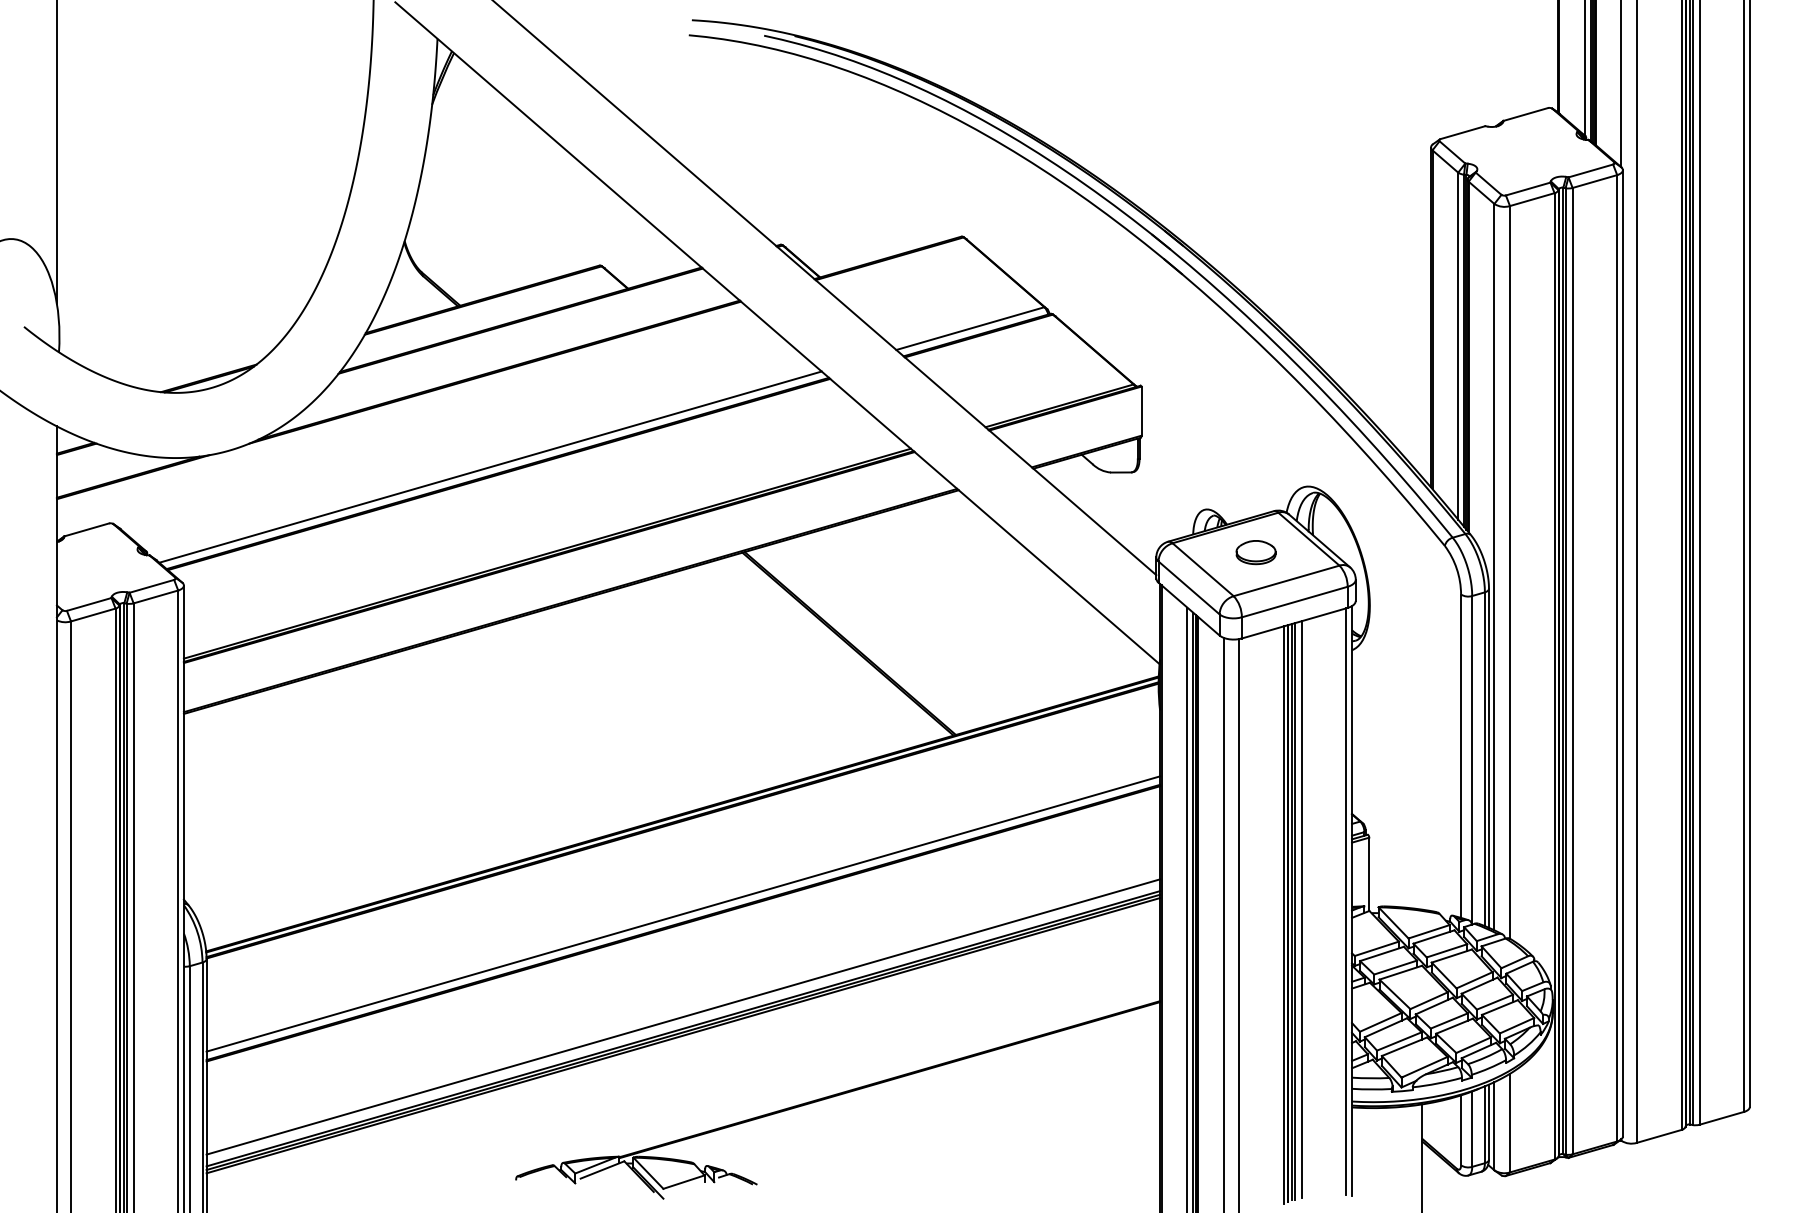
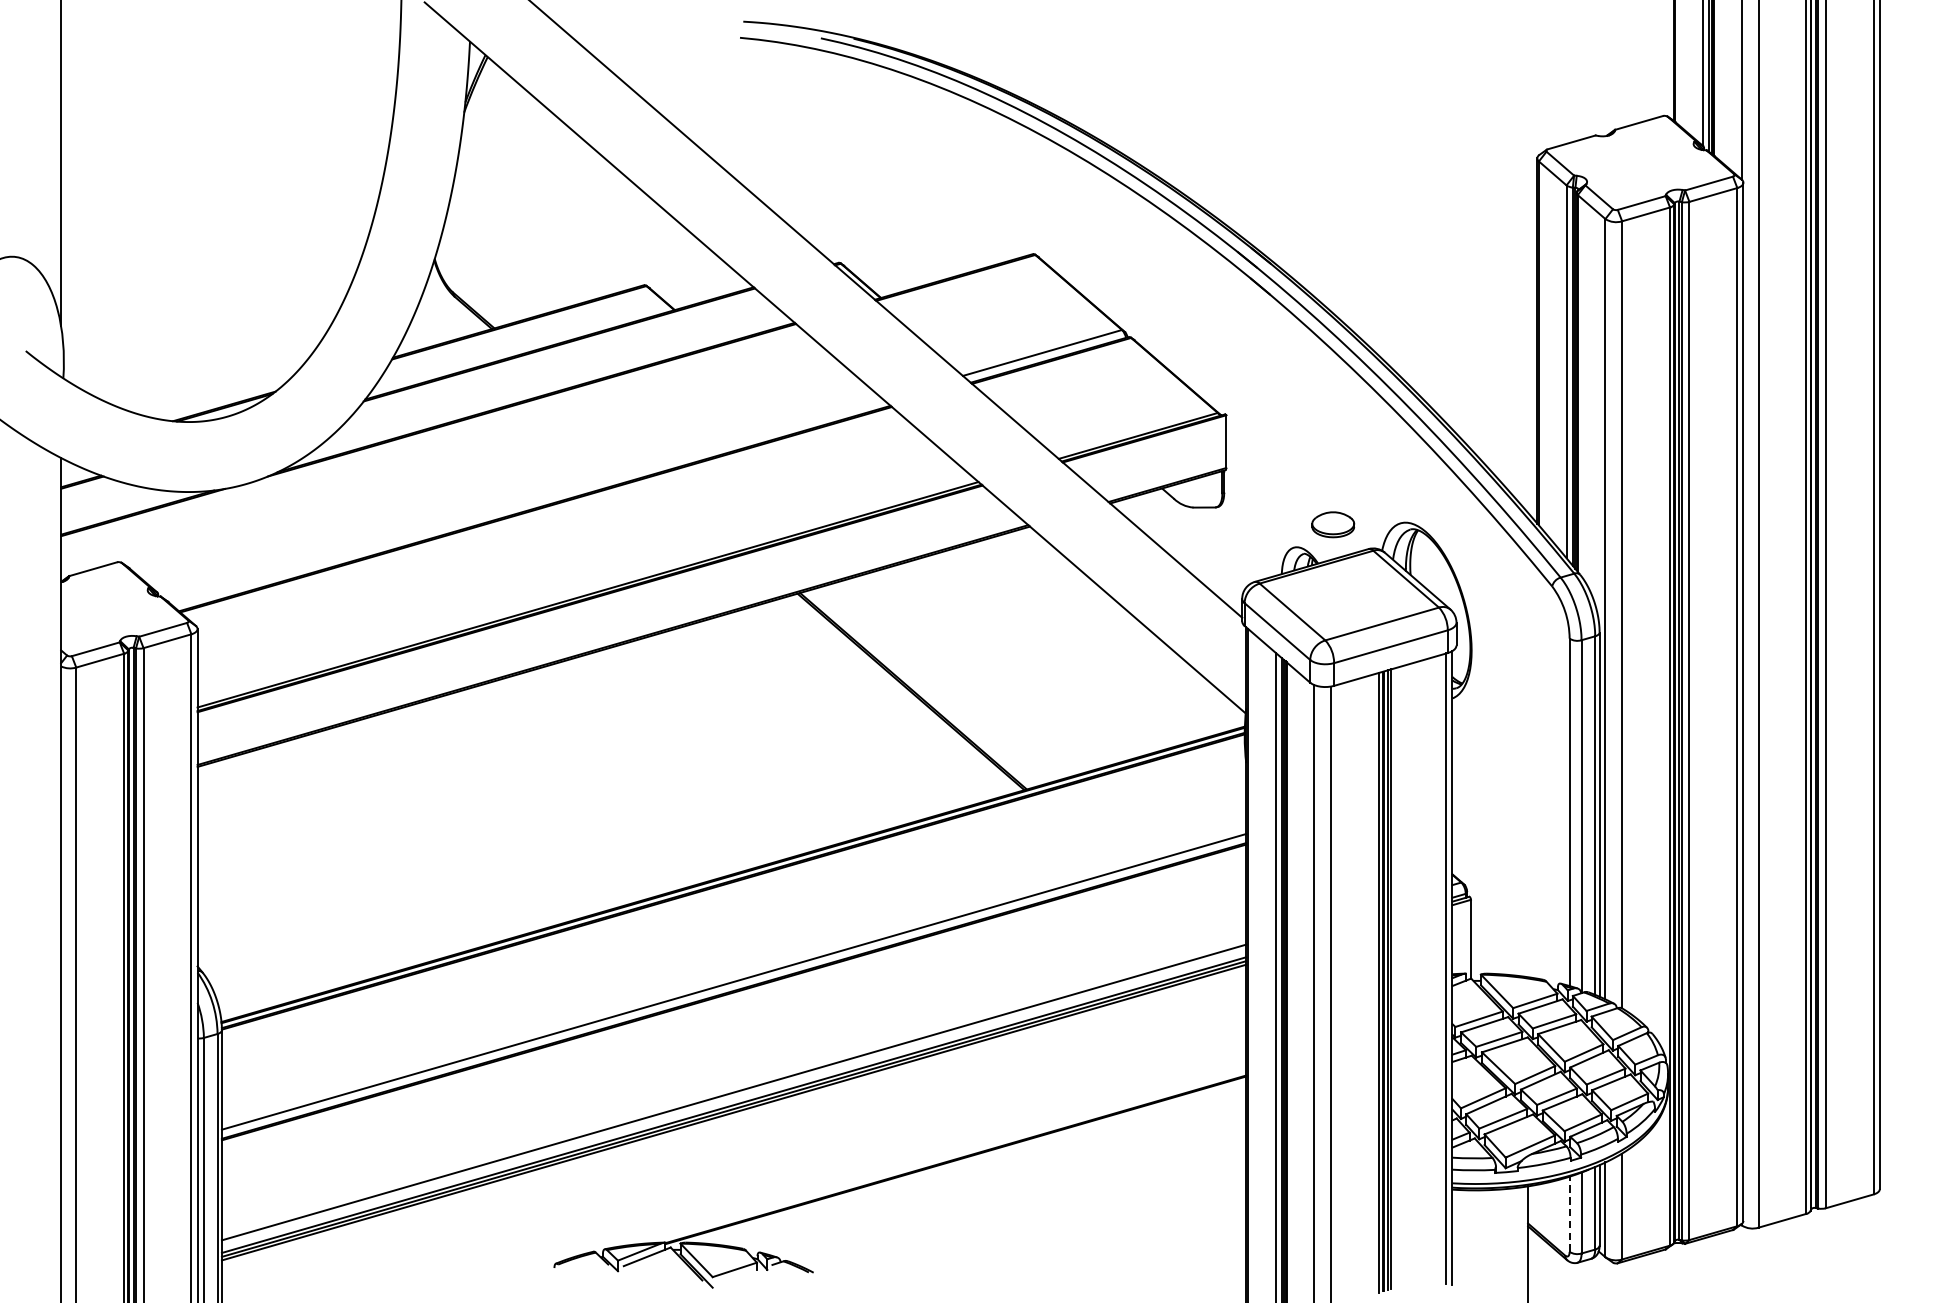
line: (490, 466) -> (526, 501), removed
part: (1255, 552) -> (1332, 524), moved
line: (1301, 909) -> (1398, 977), removed
line: (1461, 1130) -> (1570, 1214), solid -> dashed

